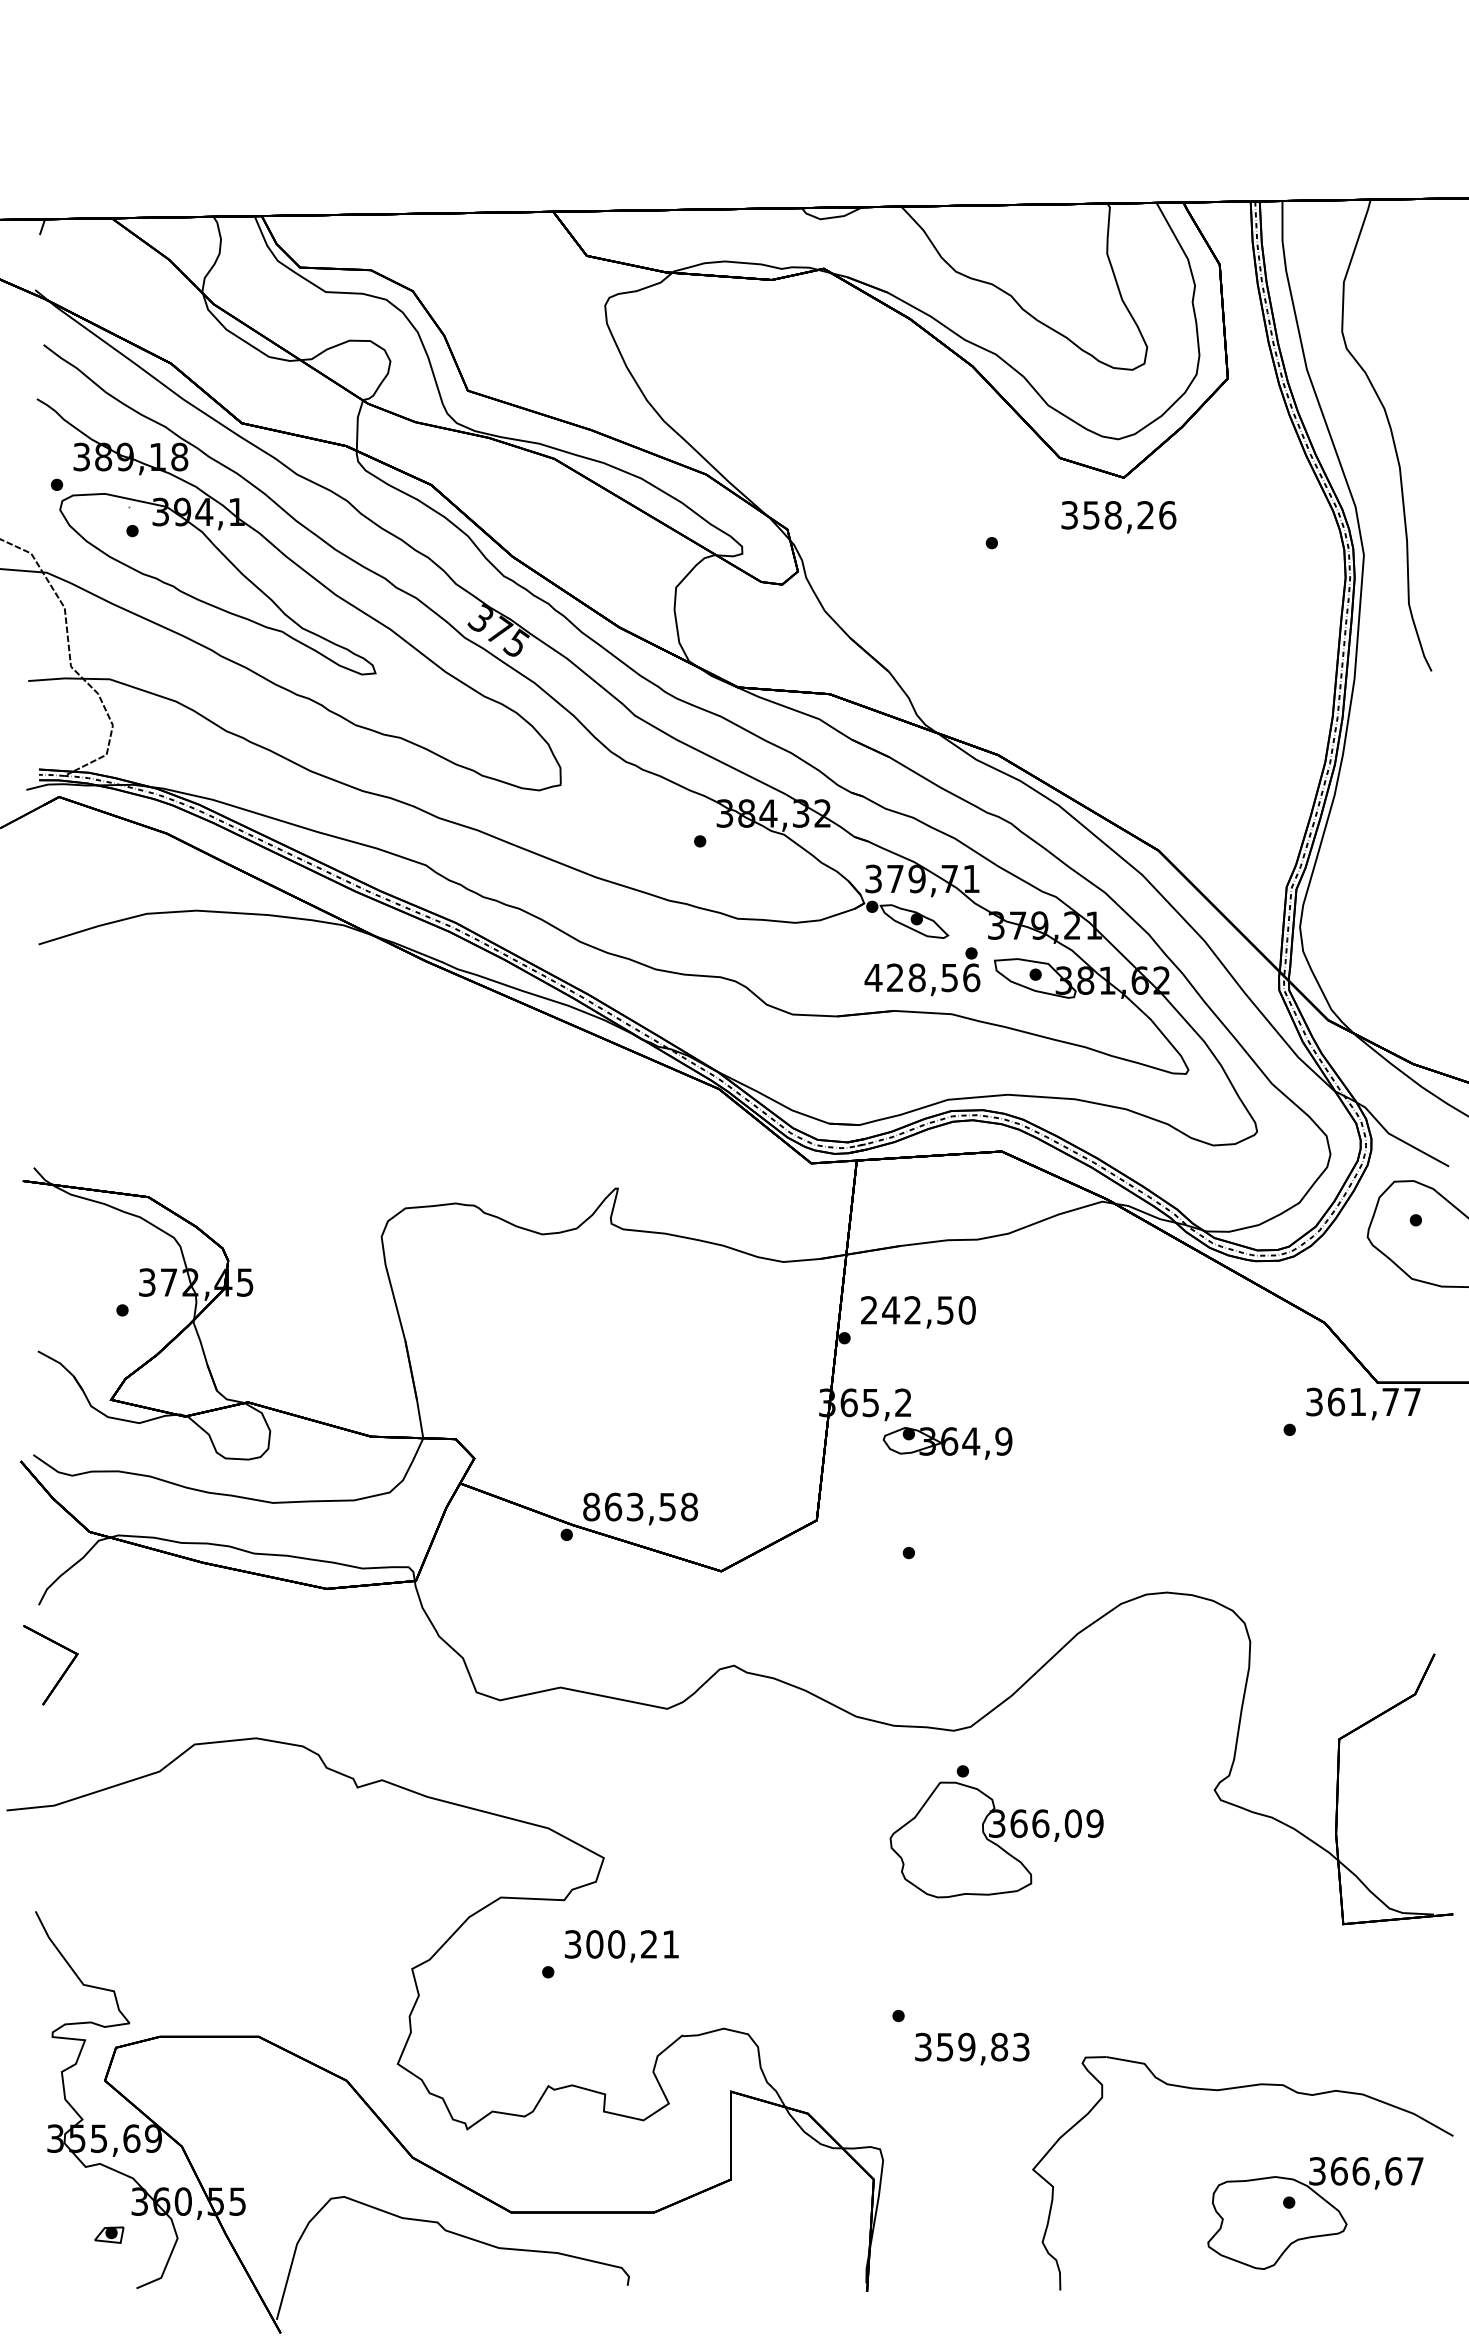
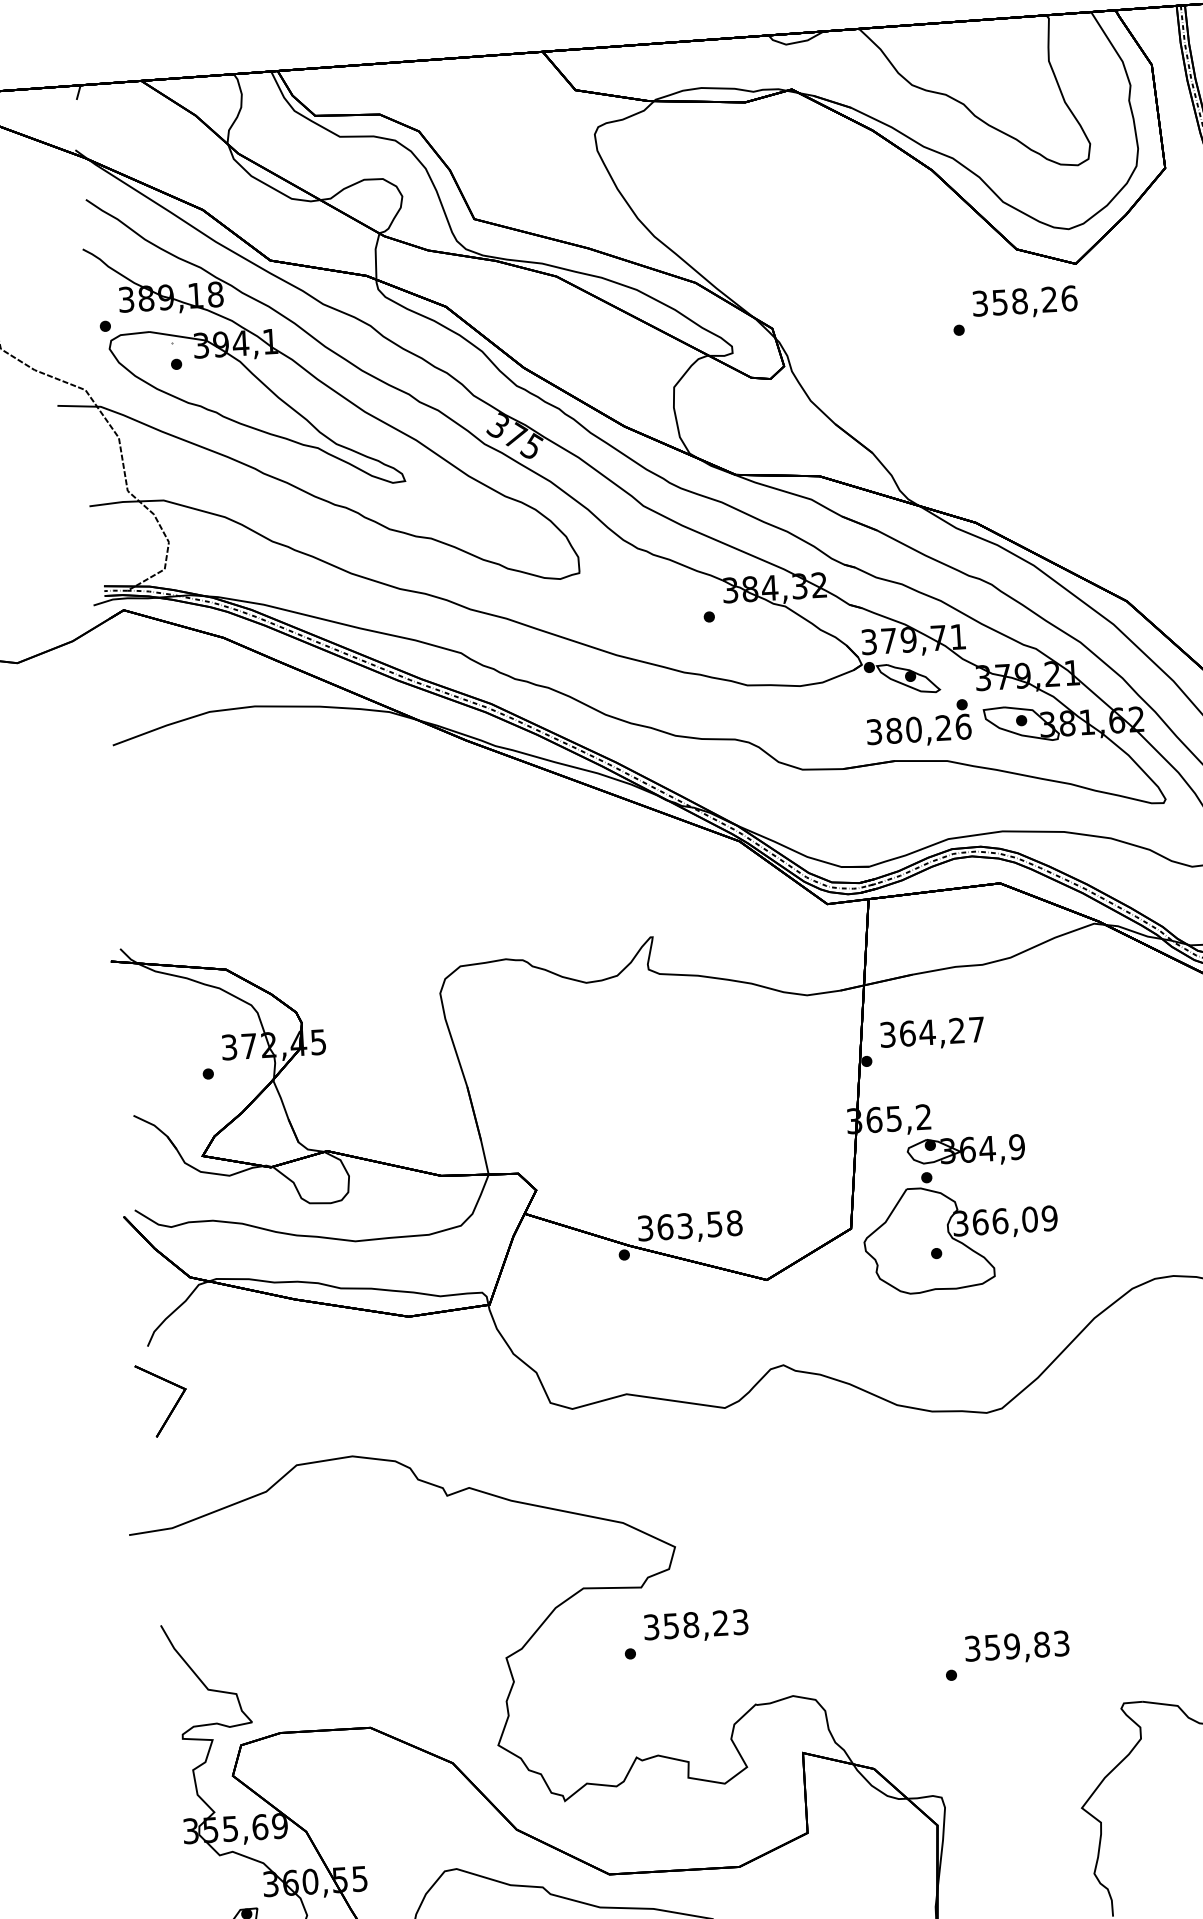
text: (1118, 517) -> (1024, 303), moved
text: (910, 977) -> (907, 729), 428,56 -> 380,26
text: (918, 1310) -> (932, 1032), 242,50 -> 364,27
text: (591, 1506) -> (645, 1227), 863,58 -> 363,58
part: (996, 1831) -> (960, 1230), moved
text: (632, 1944) -> (705, 1624), 300,21 -> 358,23
text: (972, 2048) -> (1017, 1647), moved

